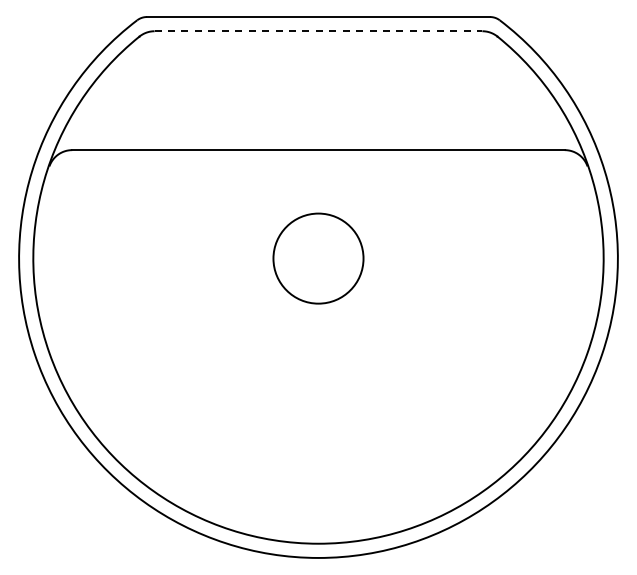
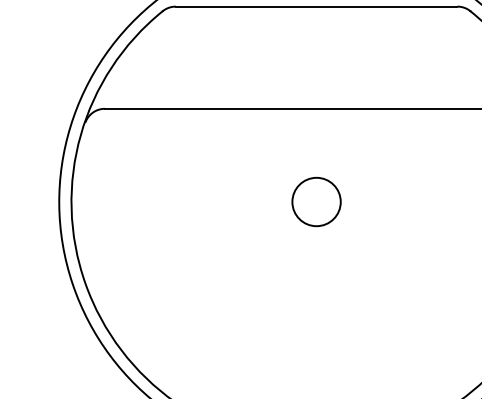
line: (318, 31) -> (316, 6), dashed -> solid
circle: (318, 258) -> (316, 201), size x0.62

